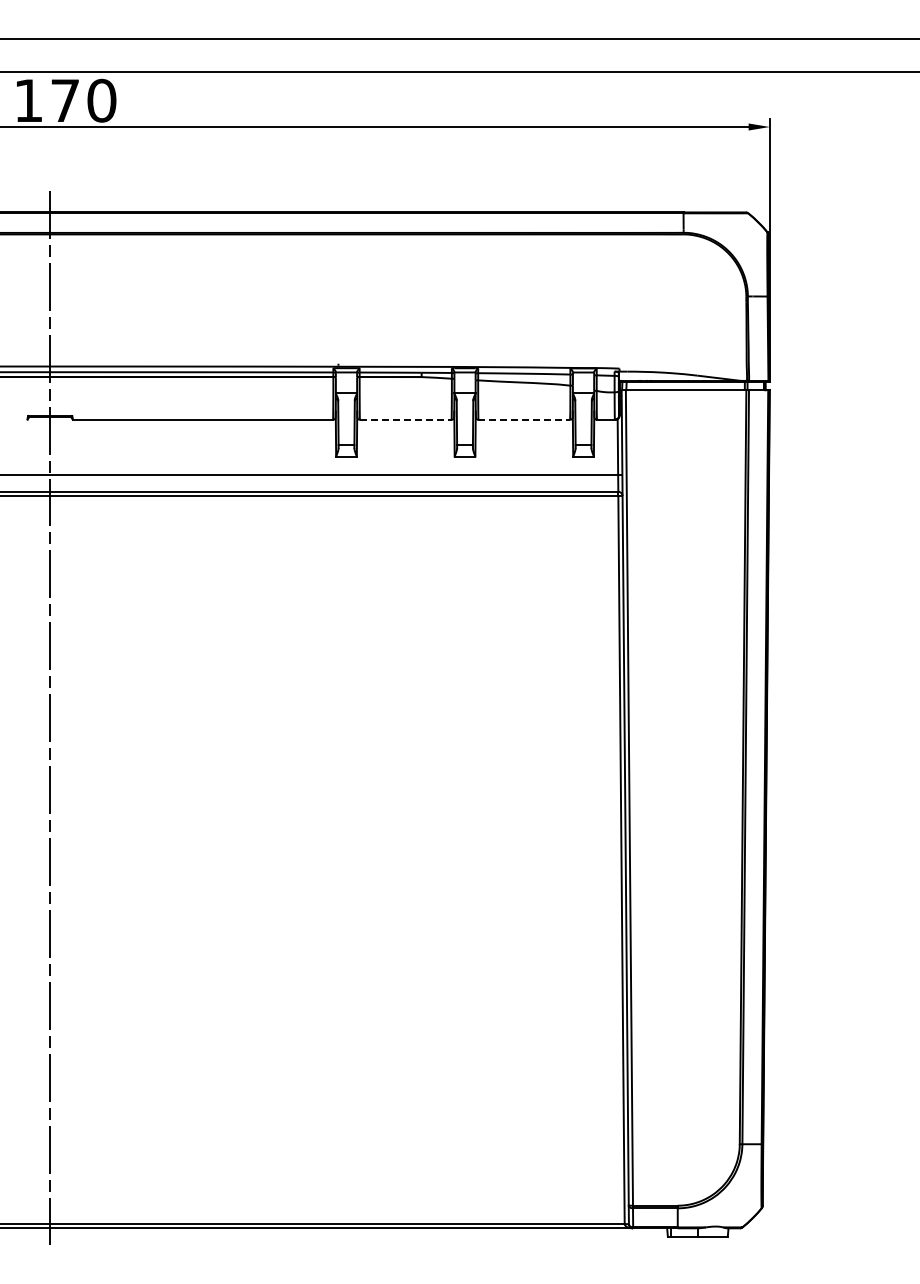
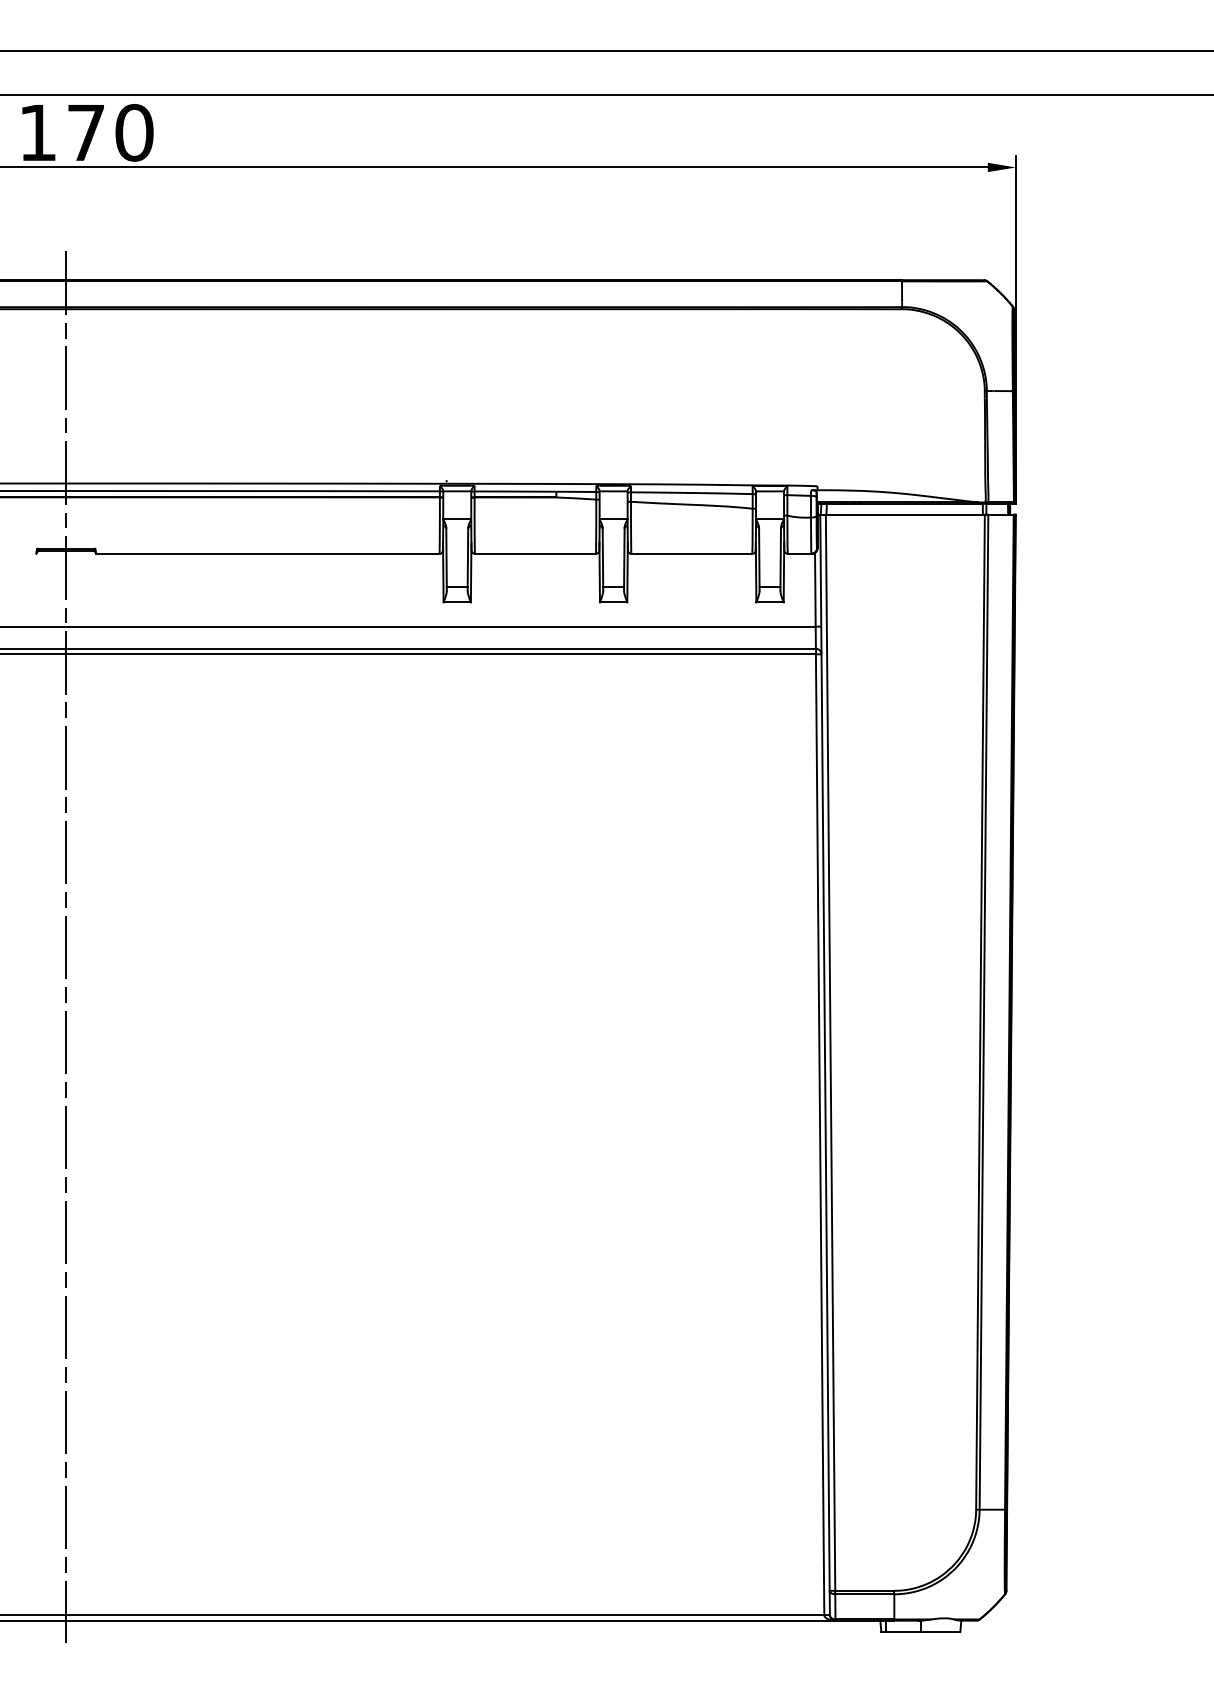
line: (405, 419) -> (535, 553), dashed -> solid
line: (524, 419) -> (692, 553), dashed -> solid

